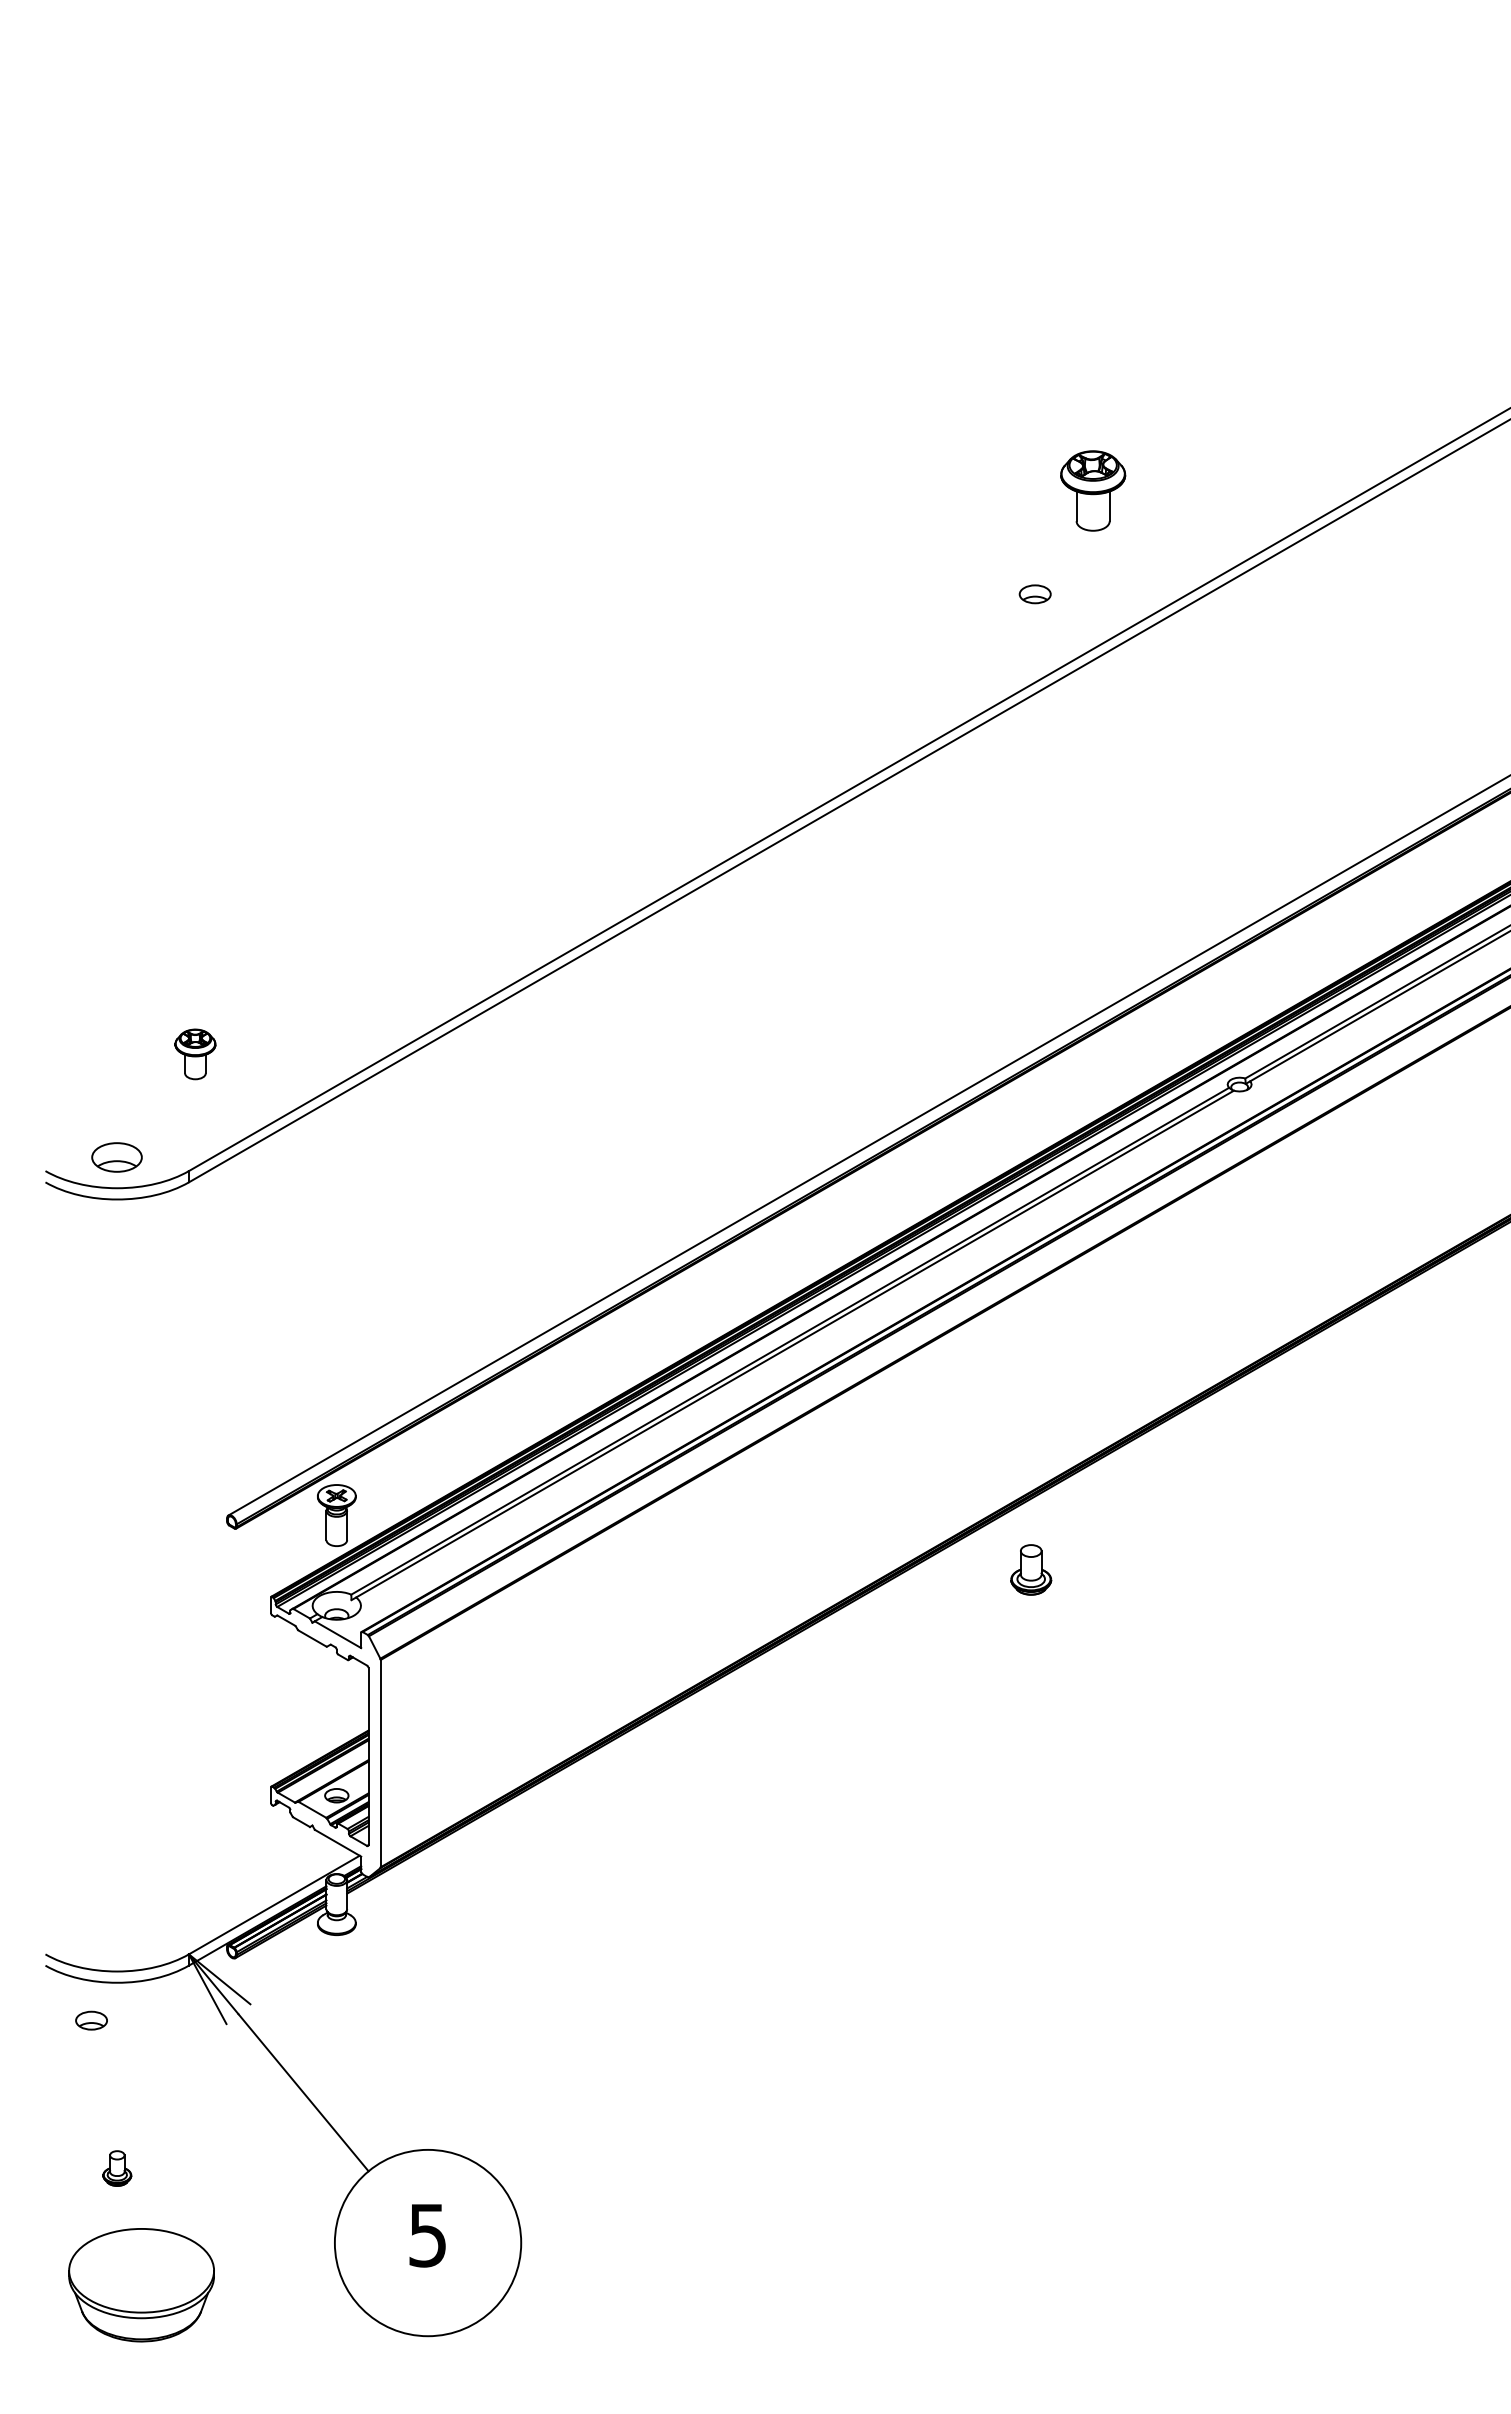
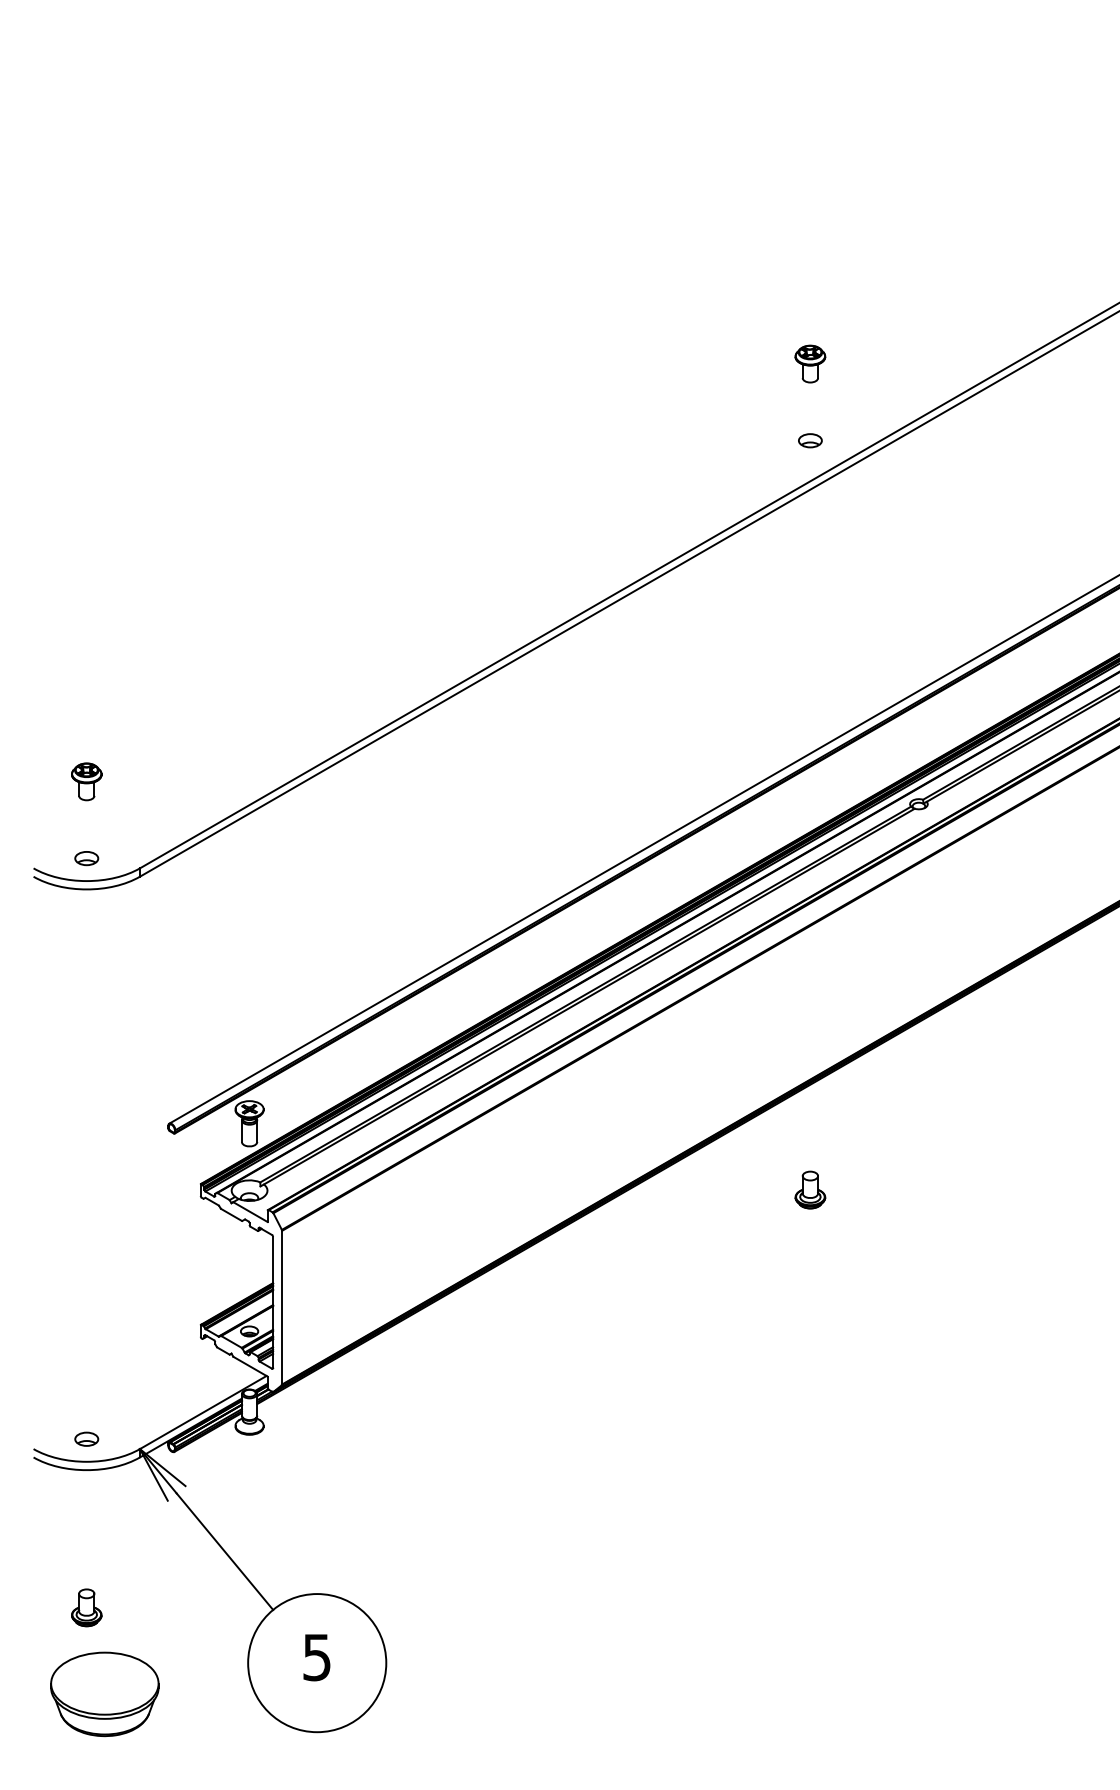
part: (1093, 490) -> (810, 363), size x0.62
part: (1035, 593) -> (810, 440), moved
part: (195, 1053) -> (86, 781), moved
part: (116, 1157) -> (86, 858), size x0.62
part: (1031, 1569) -> (810, 1189), moved
part: (91, 2019) -> (86, 1438), moved
part: (116, 2168) -> (86, 1607), size x1.43

